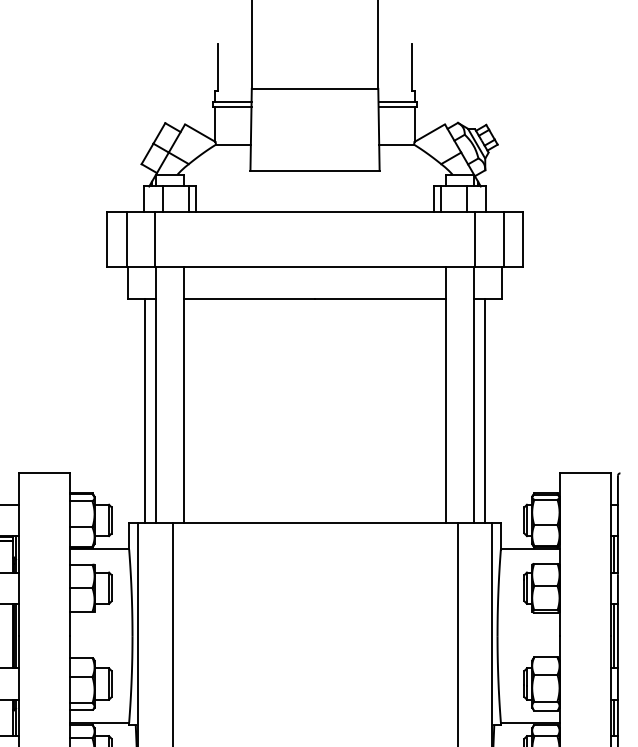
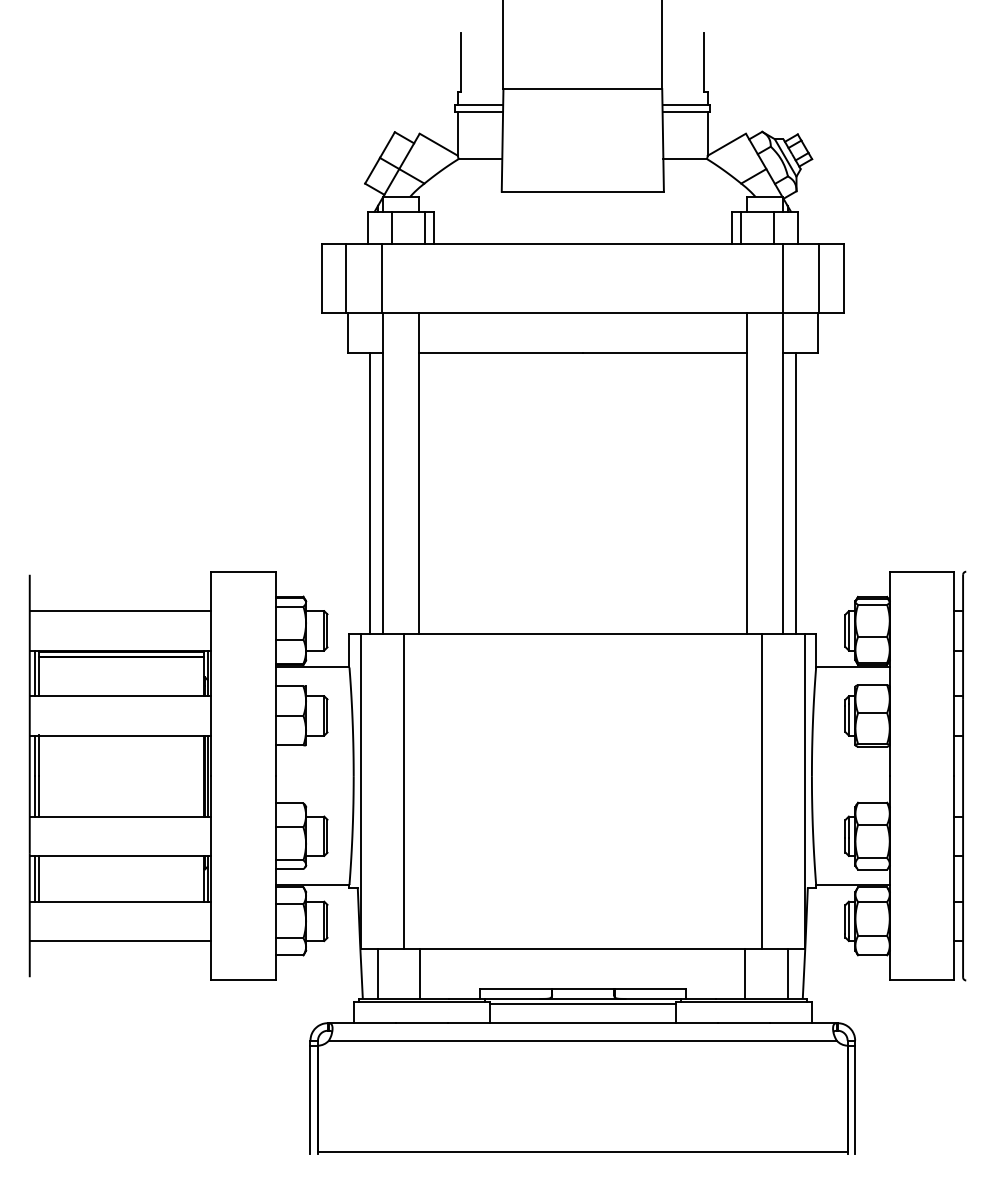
line: (614, 554) -> (958, 673), removed
line: (614, 635) -> (958, 775), removed
line: (614, 717) -> (958, 878), removed

